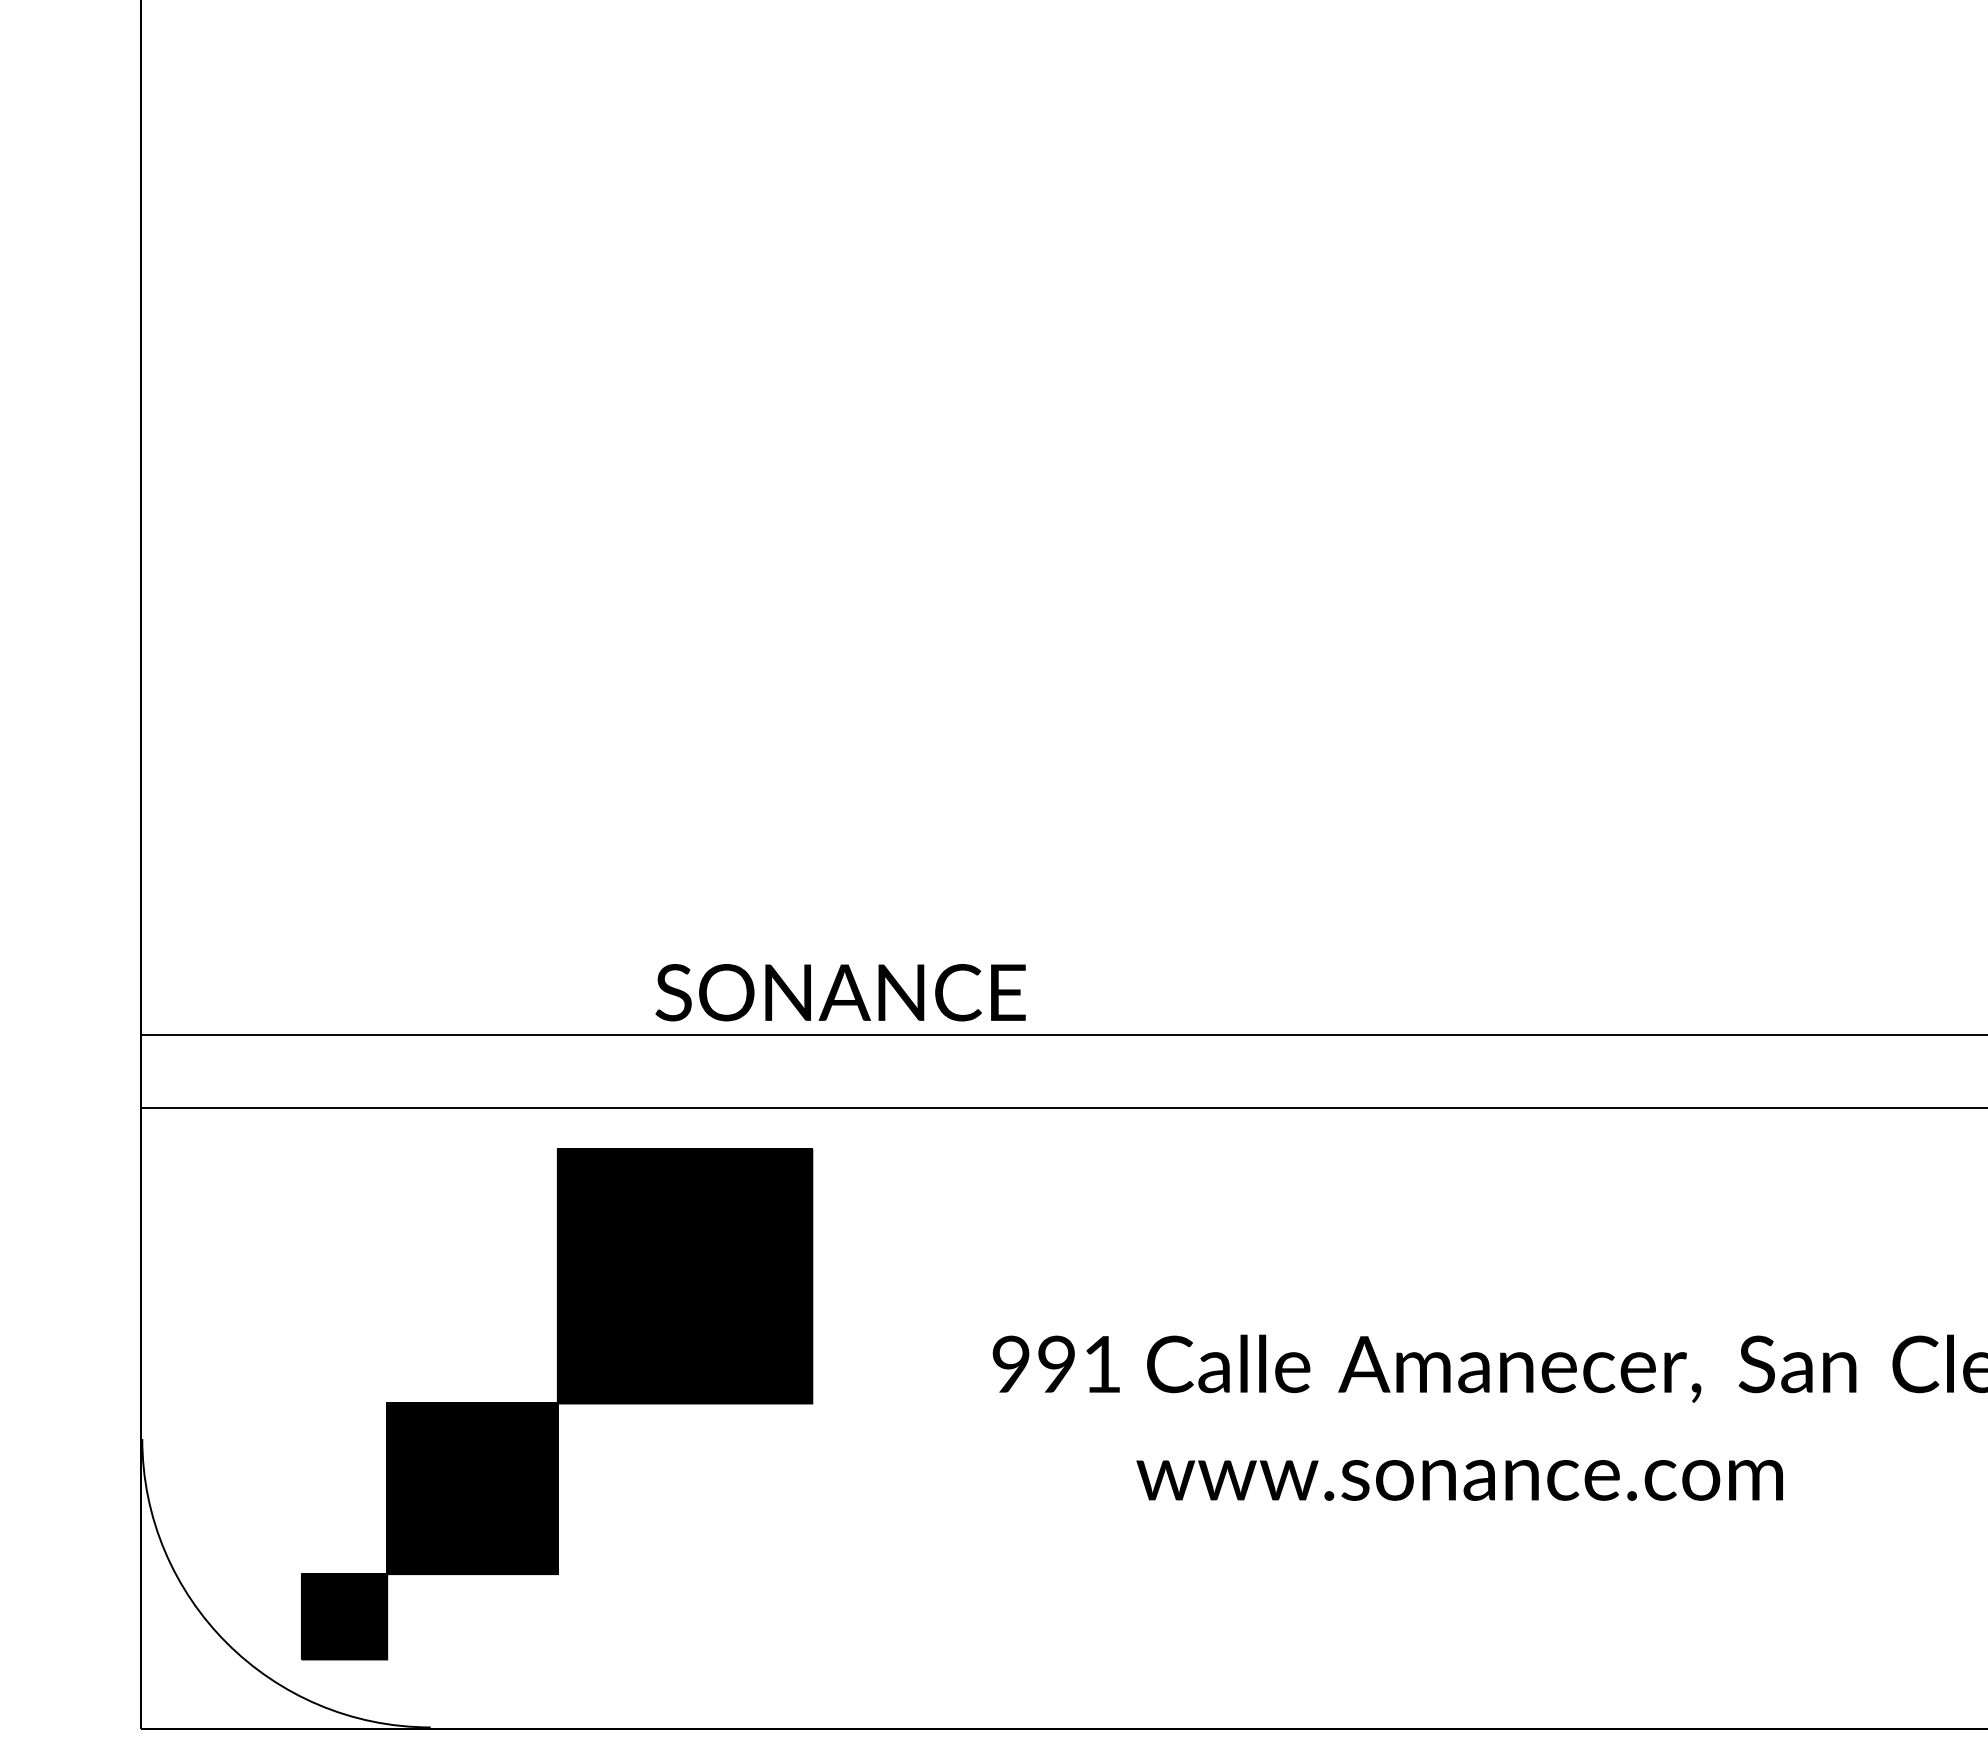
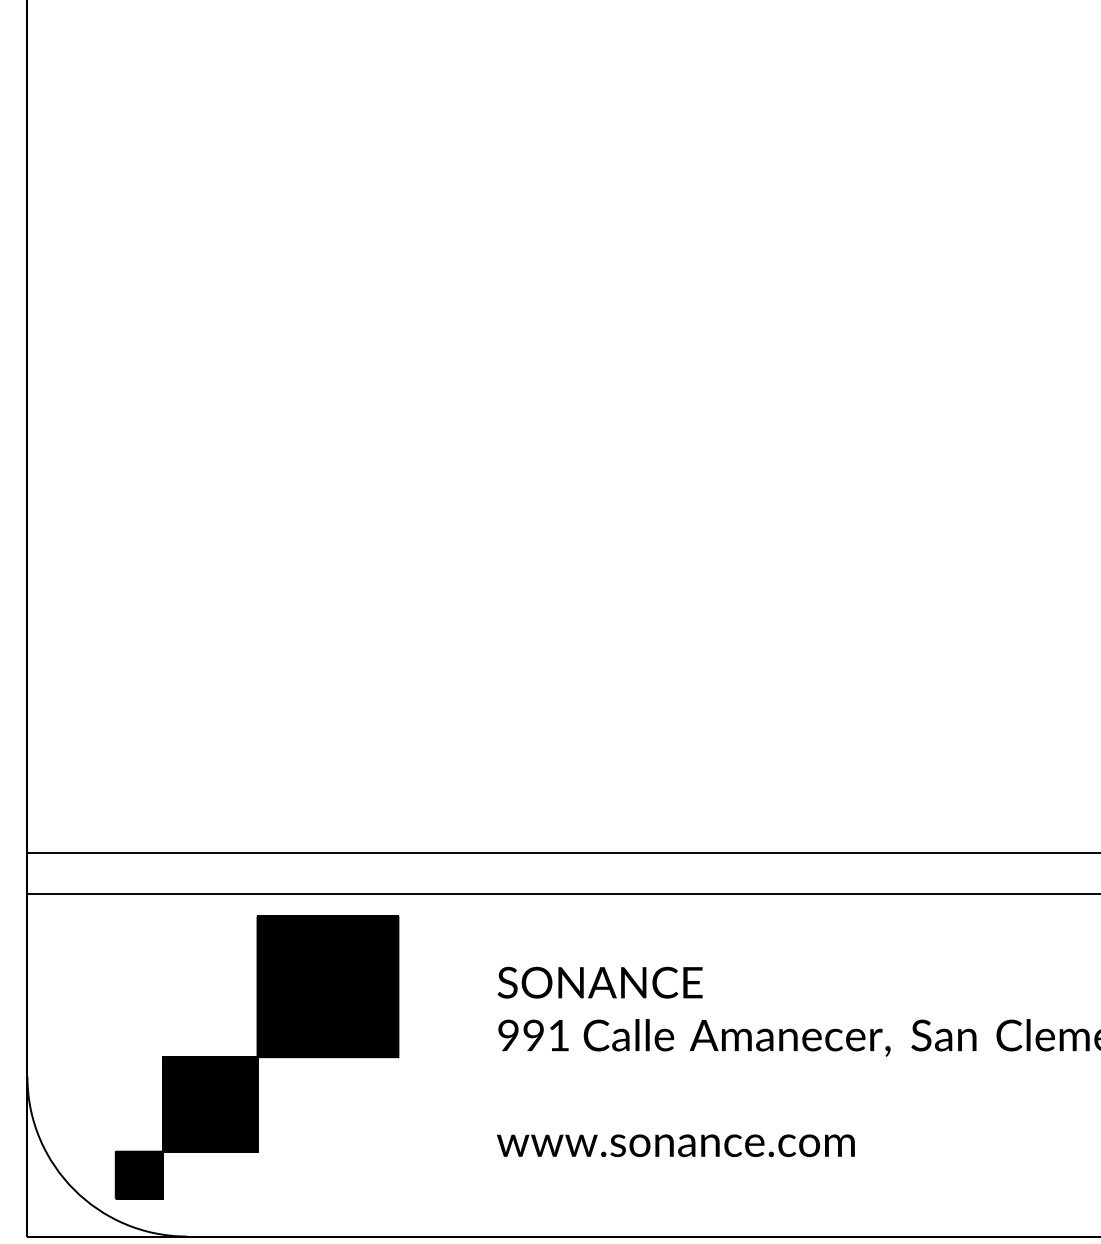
text: (839, 992) -> (599, 982), moved
text: (1459, 1479) -> (675, 1145), moved

